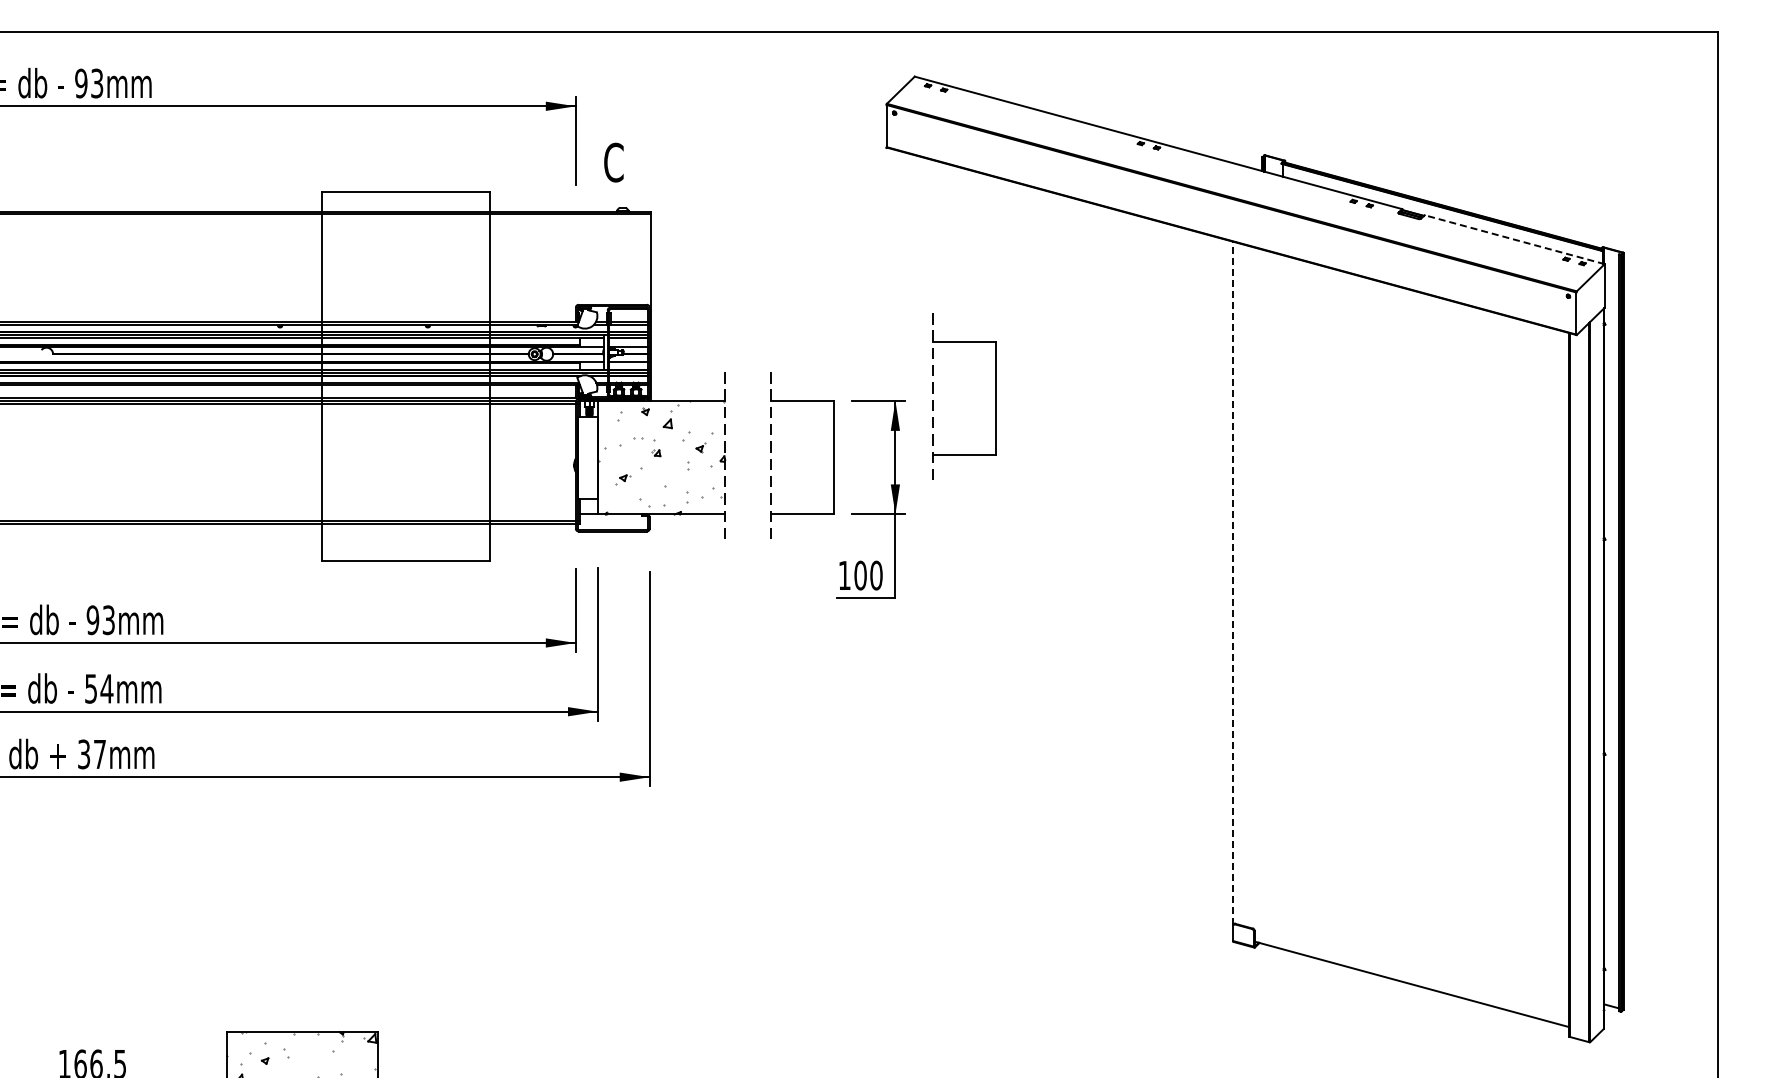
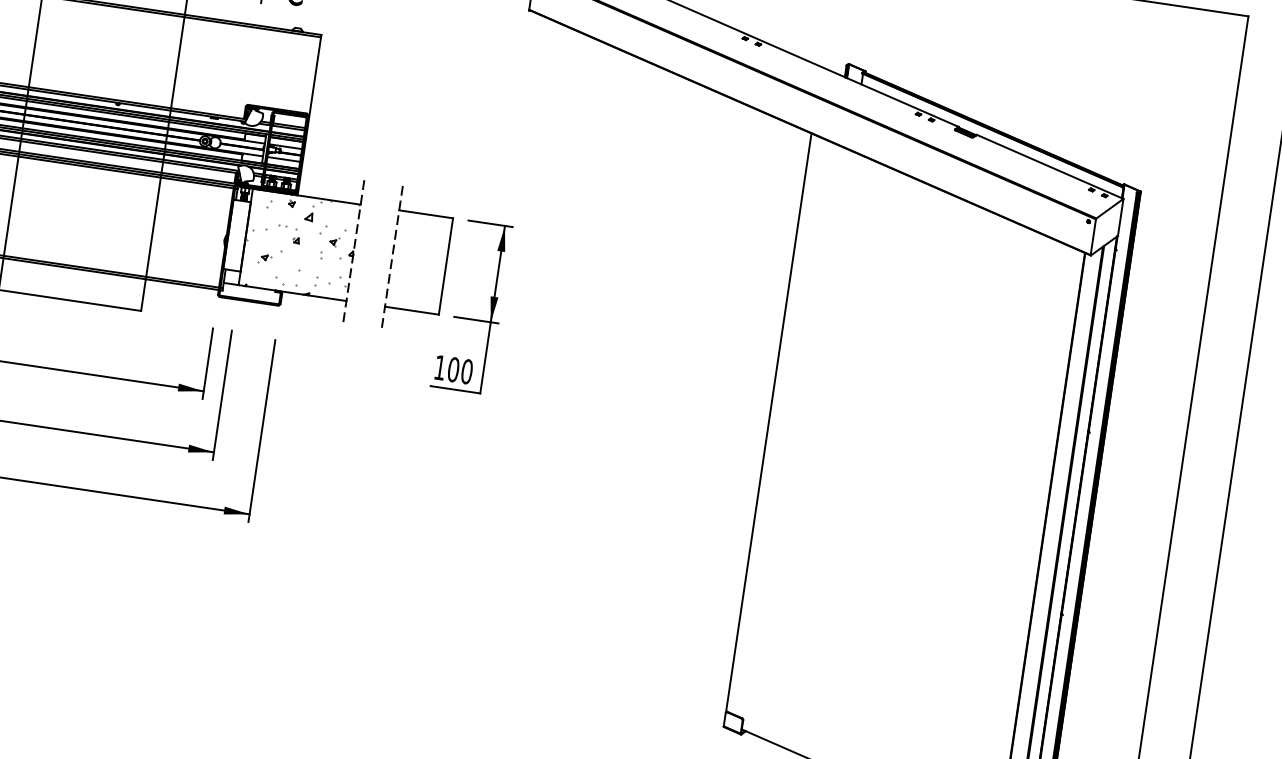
line: (1514, 239) -> (1050, 166), dashed -> solid
part: (995, 396) -> (590, 234), removed
line: (1233, 582) -> (768, 422), dashed -> solid

